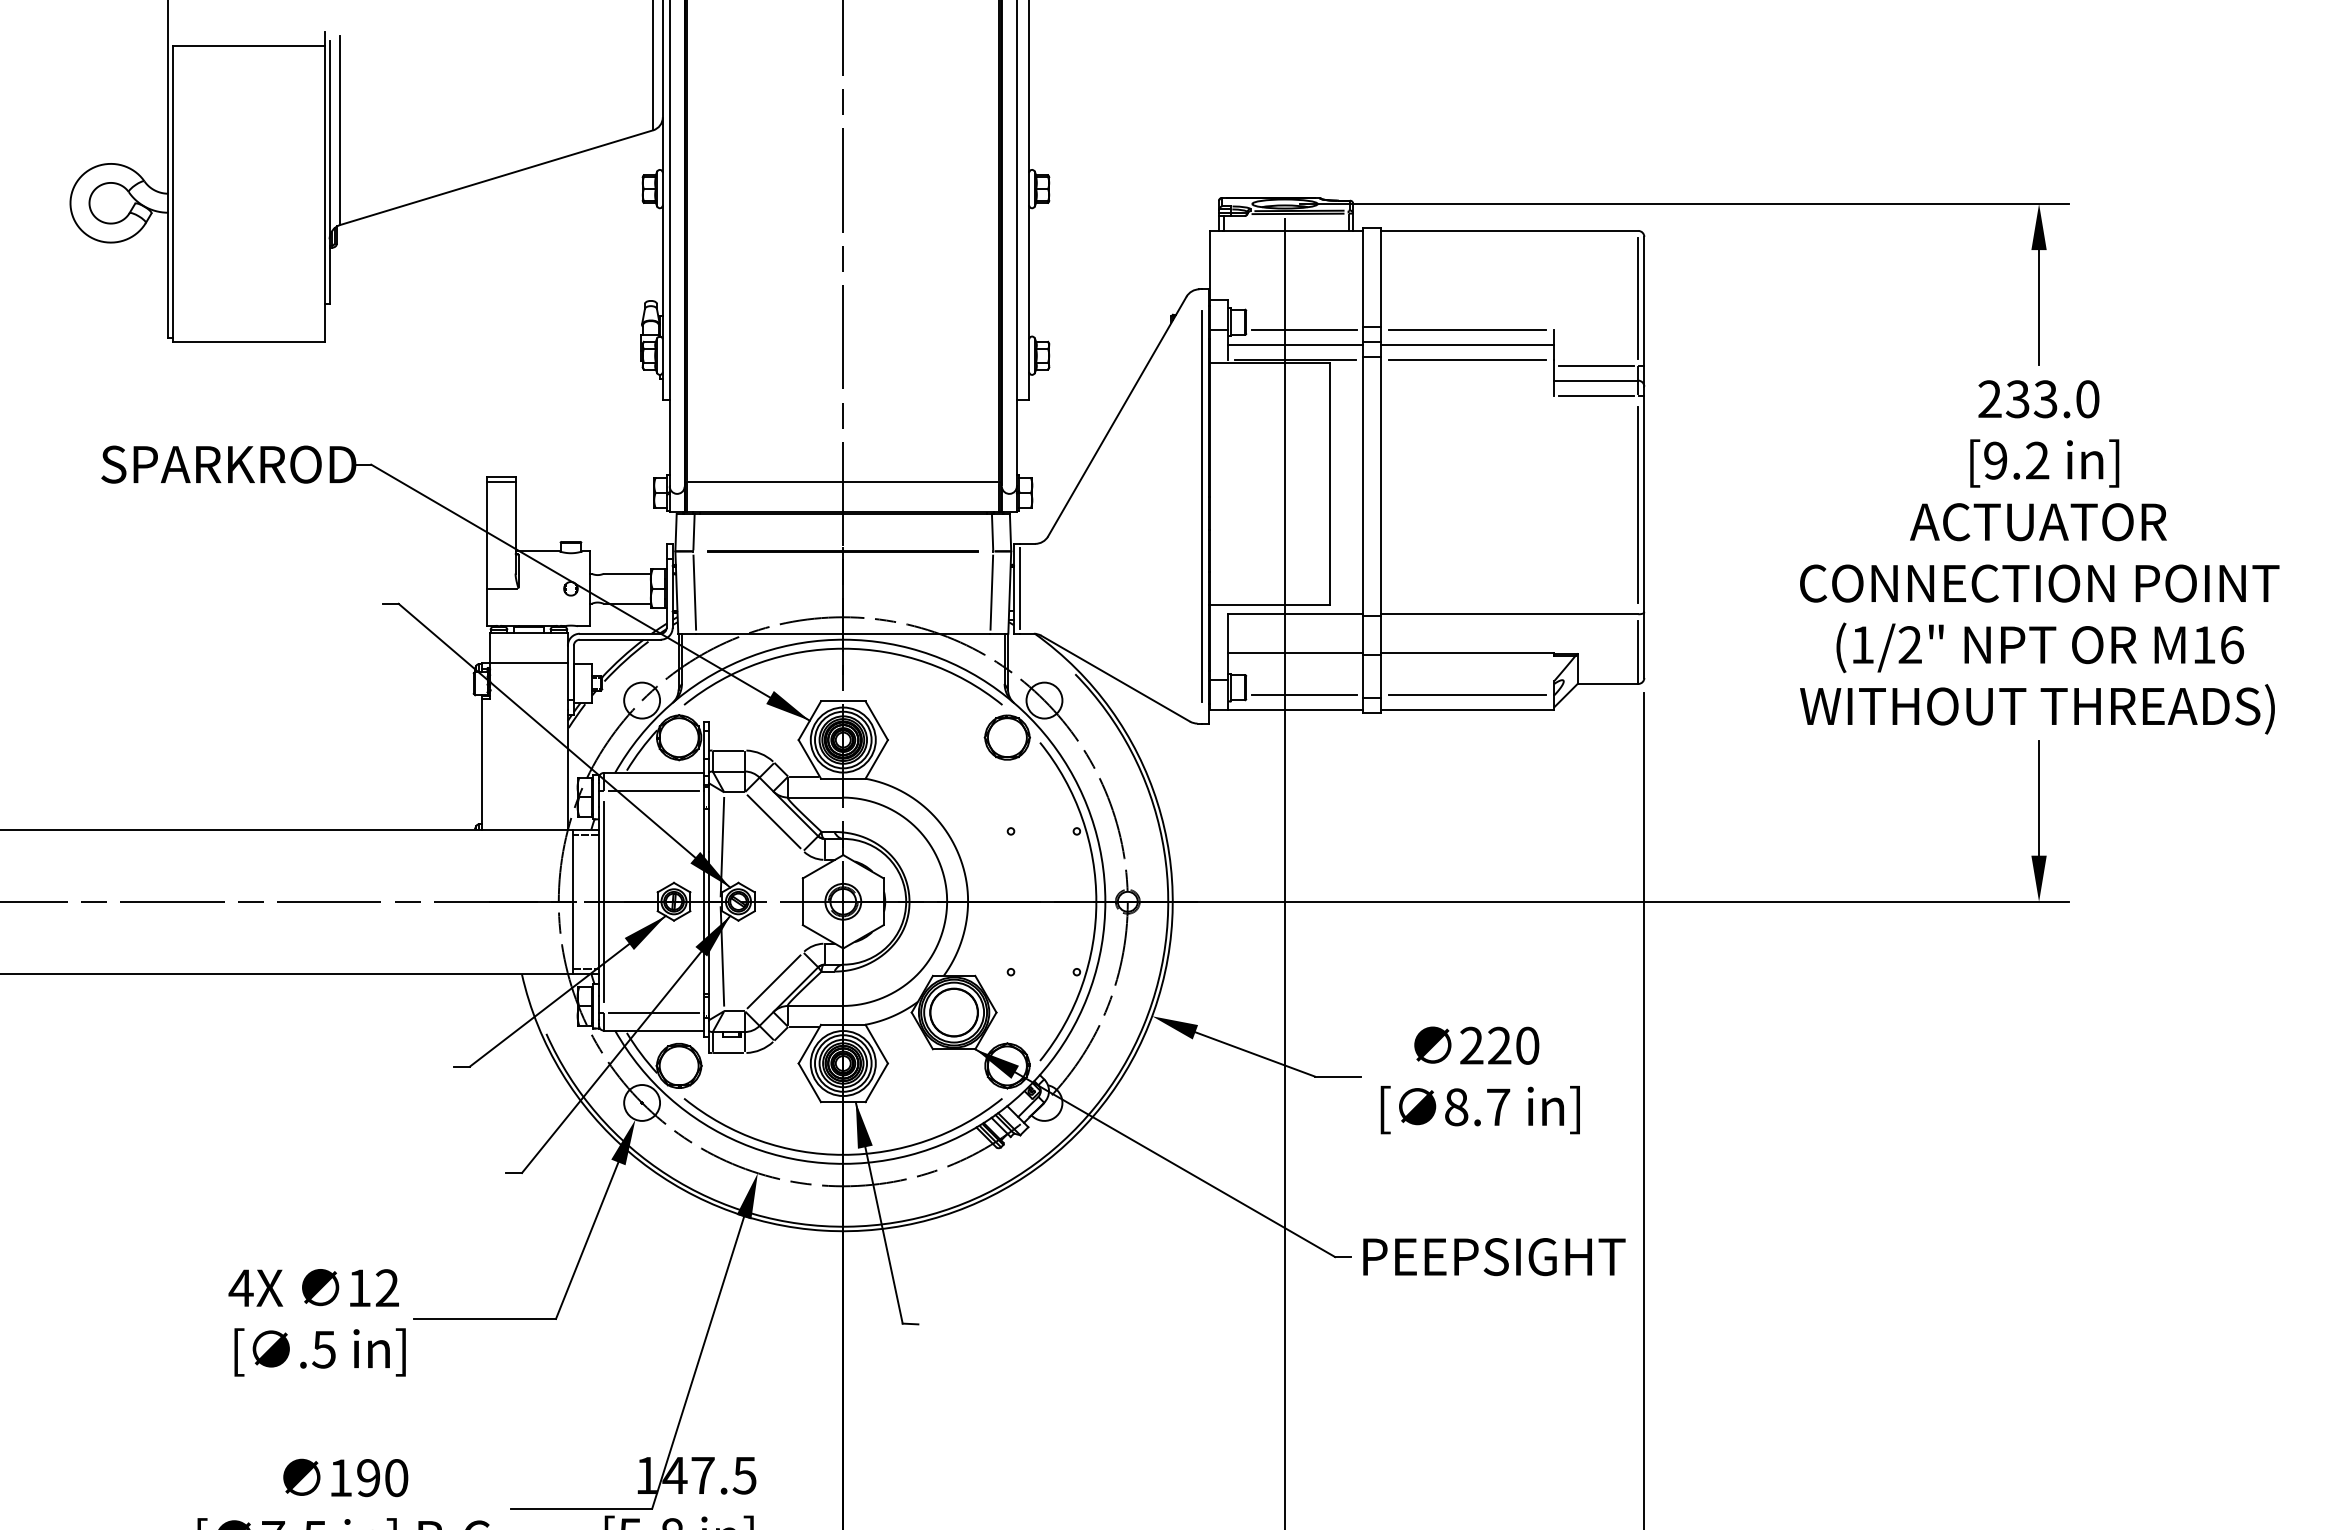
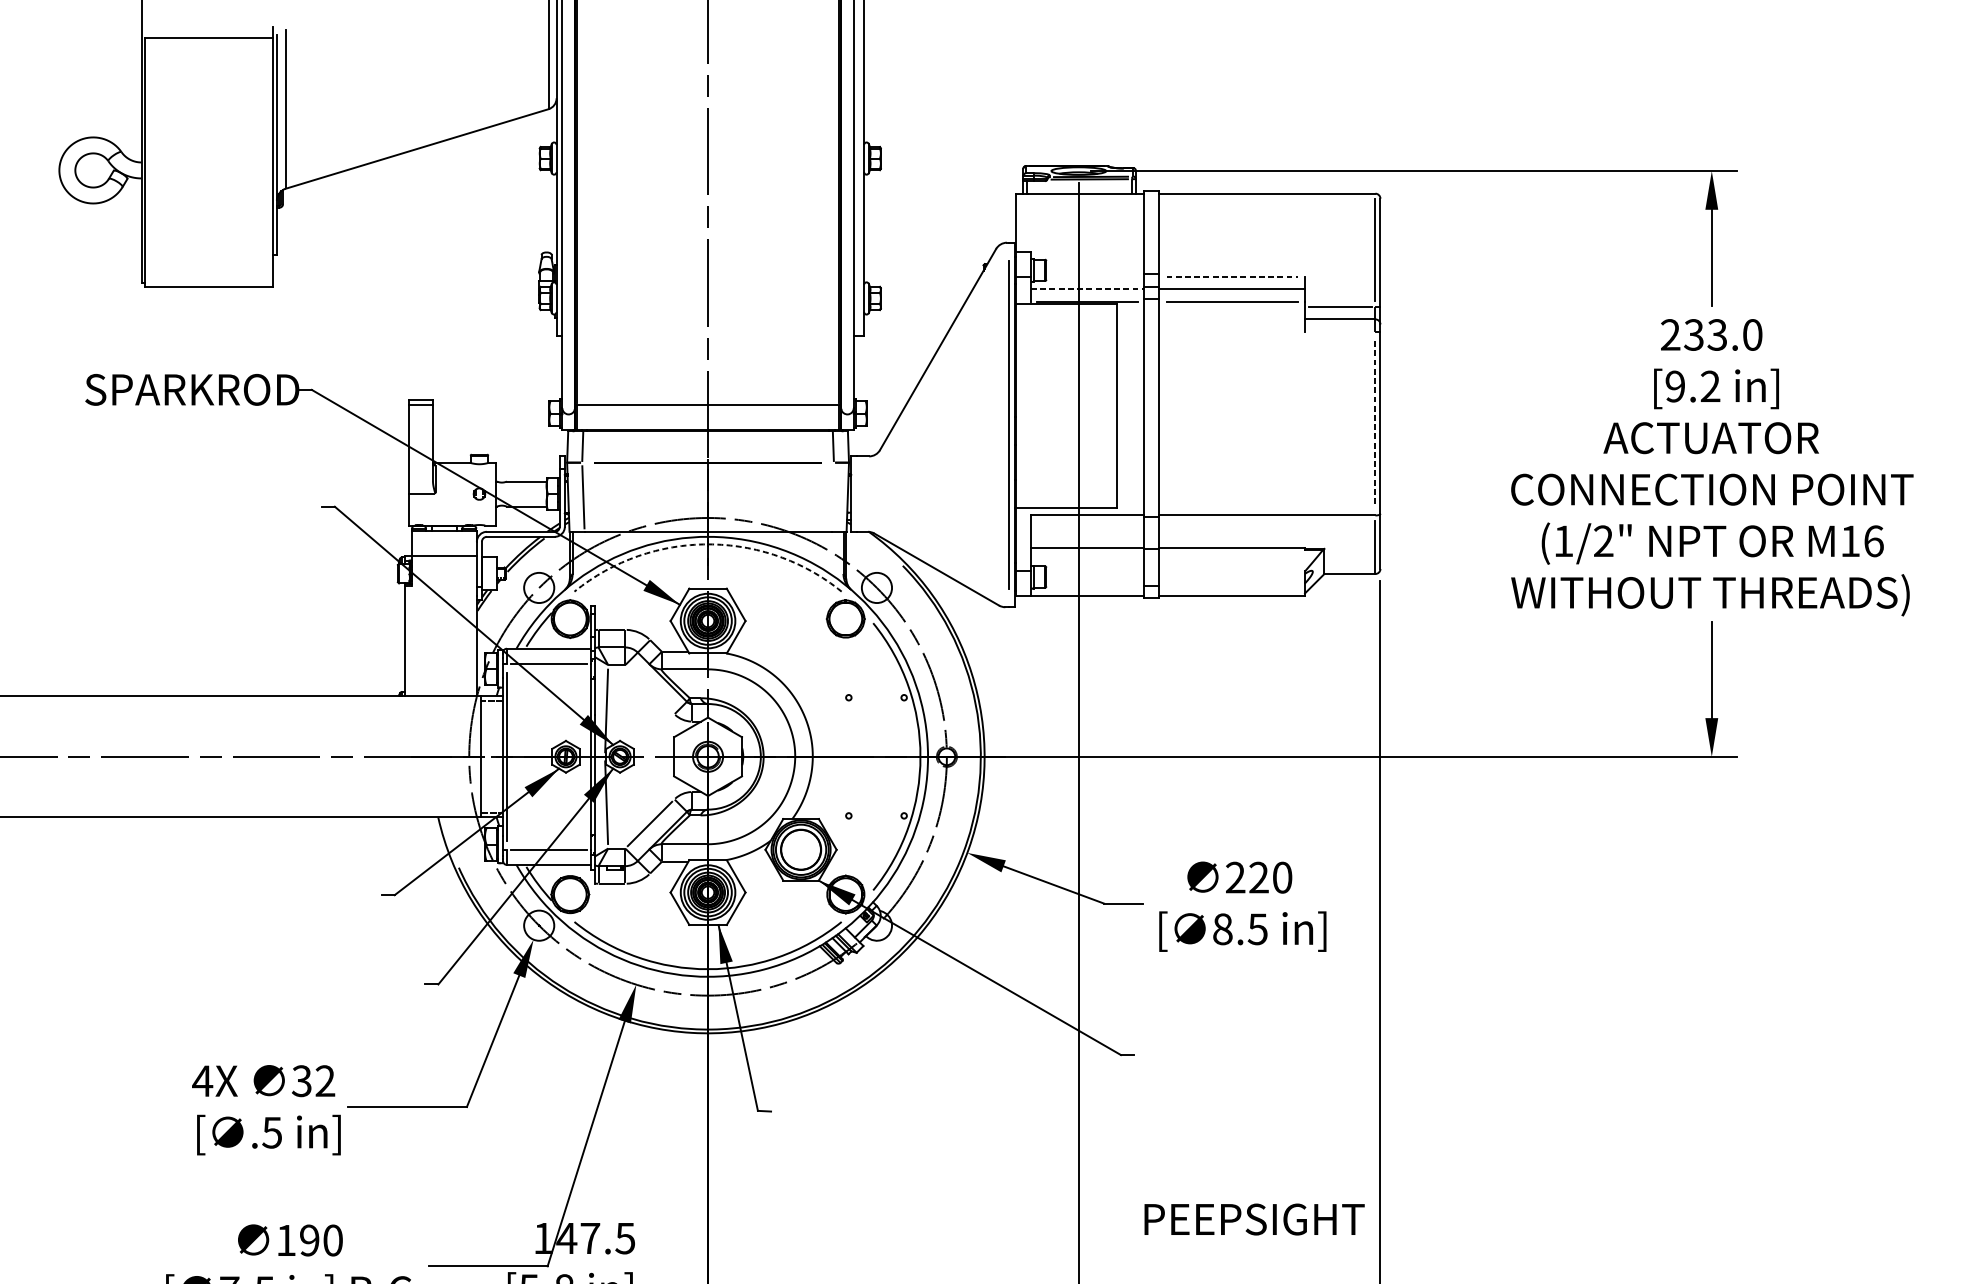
line: (1304, 329) -> (1095, 276), removed
line: (1468, 329) -> (1232, 276), solid -> dashed
line: (1295, 344) -> (1087, 289), solid -> dashed
line: (1596, 395) -> (1340, 331), removed
line: (1638, 505) -> (1375, 424), solid -> dashed
line: (1020, 588) -> (856, 493), removed
line: (991, 592) -> (832, 497), removed
arc: (843, 648) -> (708, 544), solid -> dashed
line: (1304, 695) -> (1095, 583), removed
line: (1467, 695) -> (1232, 583), removed
line: (773, 821) -> (649, 689), removed
text: (1498, 1107) -> (1258, 929), 8.7 -> 8.5
text: (1494, 1257) -> (1254, 1219), moved
text: (358, 1288) -> (301, 1081), 12 -> 32

